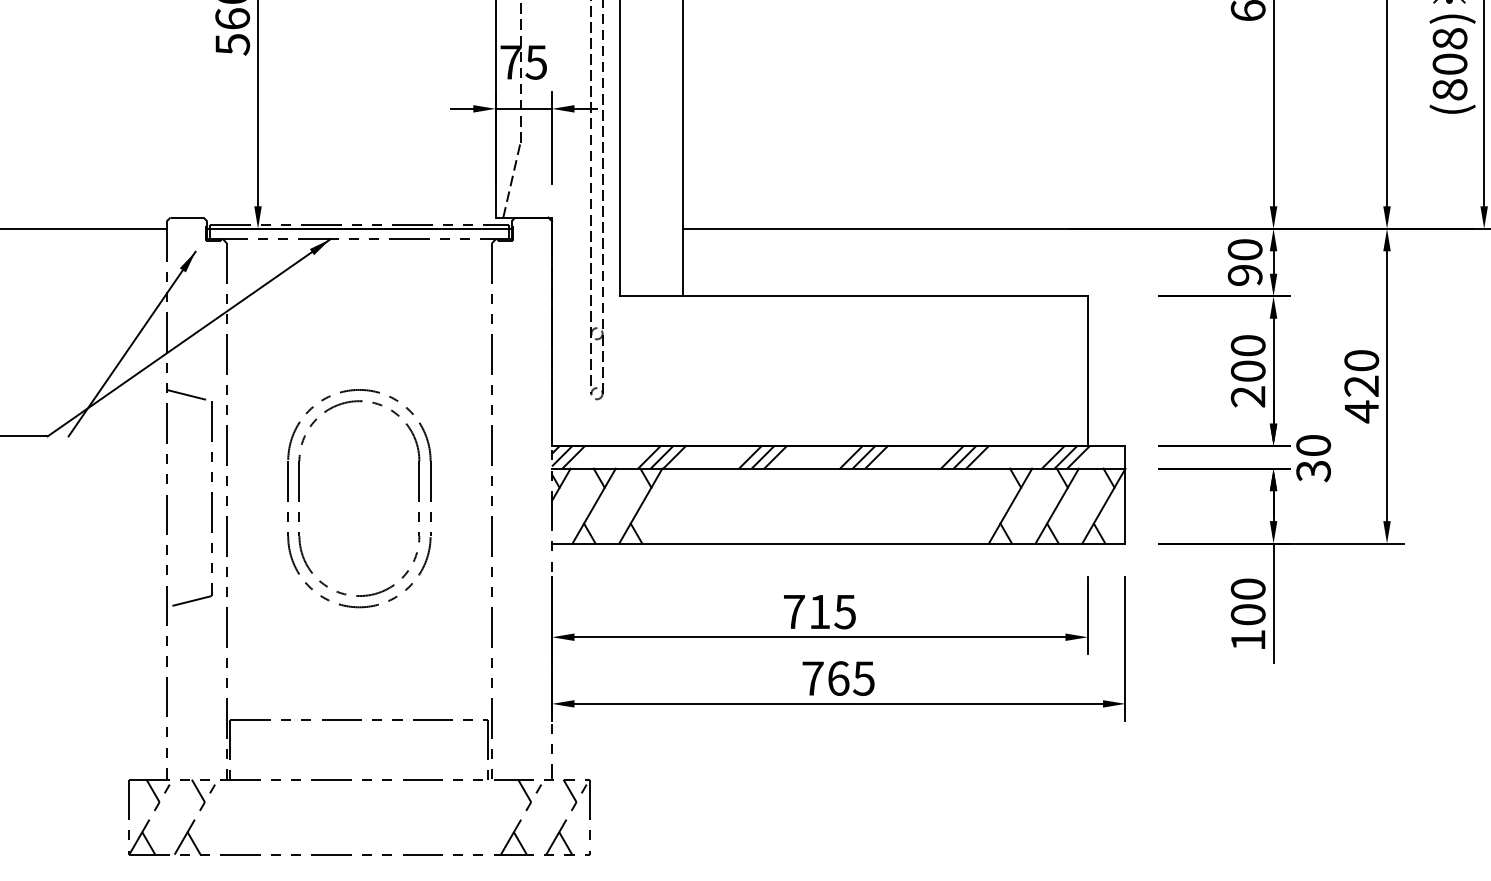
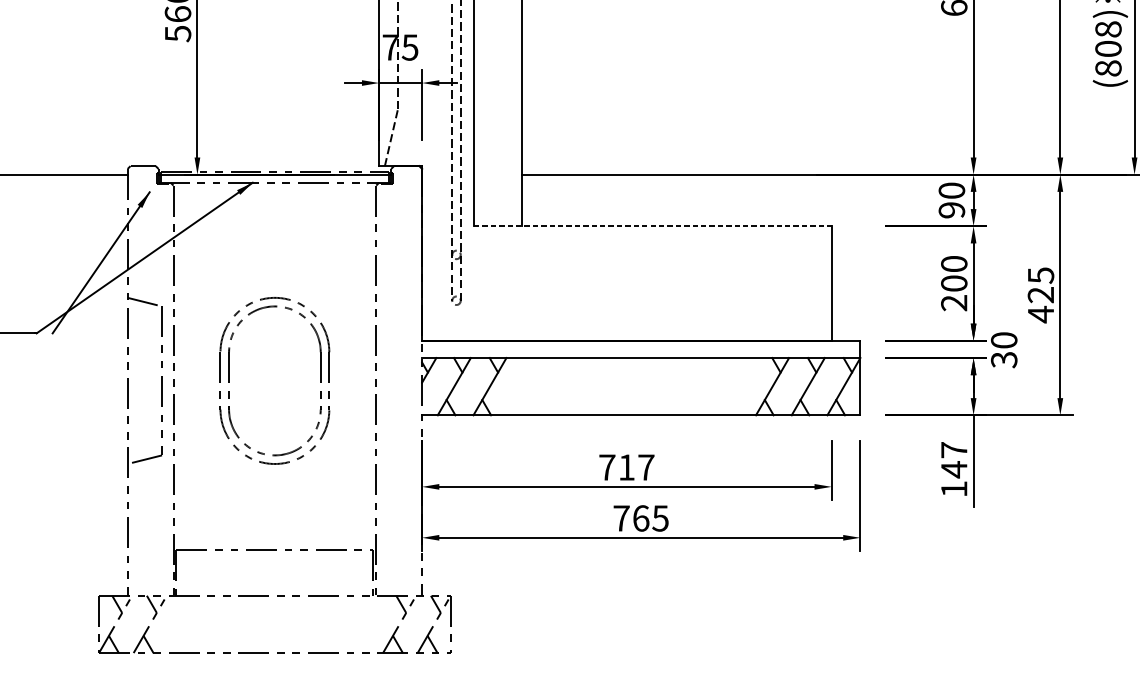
line: (854, 296) -> (653, 226), solid -> dashed
text: (1361, 360) -> (1040, 275), 420 -> 425
hatch: (820, 457) -> (627, 349), removed
text: (1247, 602) -> (953, 460), 100 -> 147
text: (845, 612) -> (646, 467), 715 -> 717

